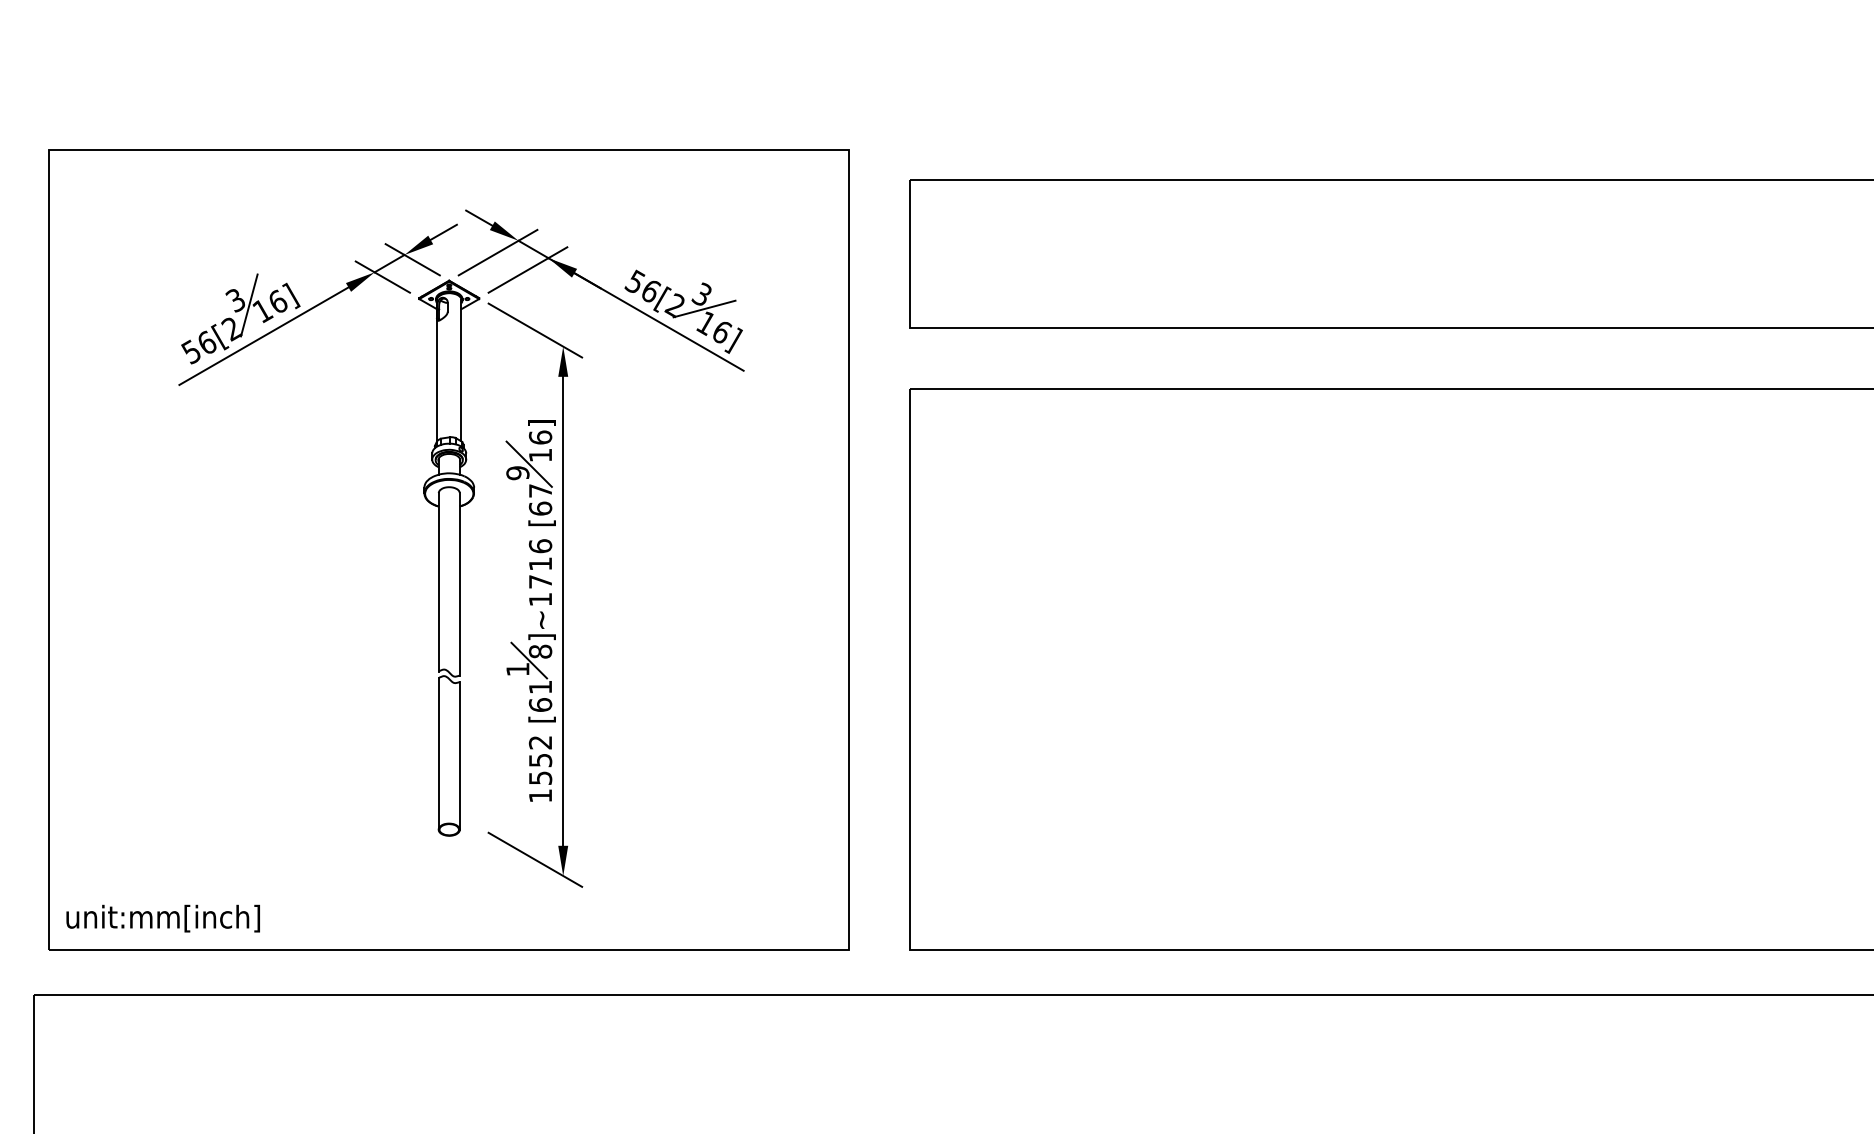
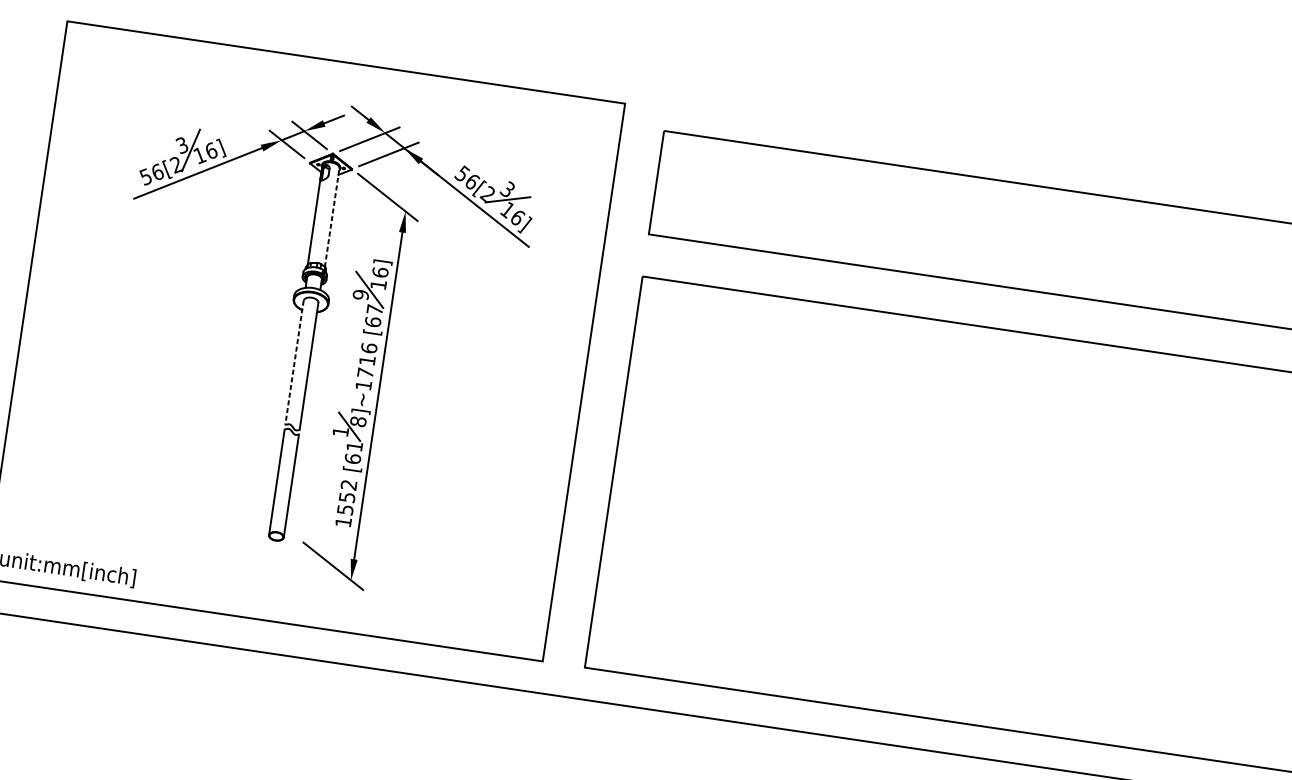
line: (461, 370) -> (332, 217), solid -> dashed
line: (438, 582) -> (294, 363), solid -> dashed

